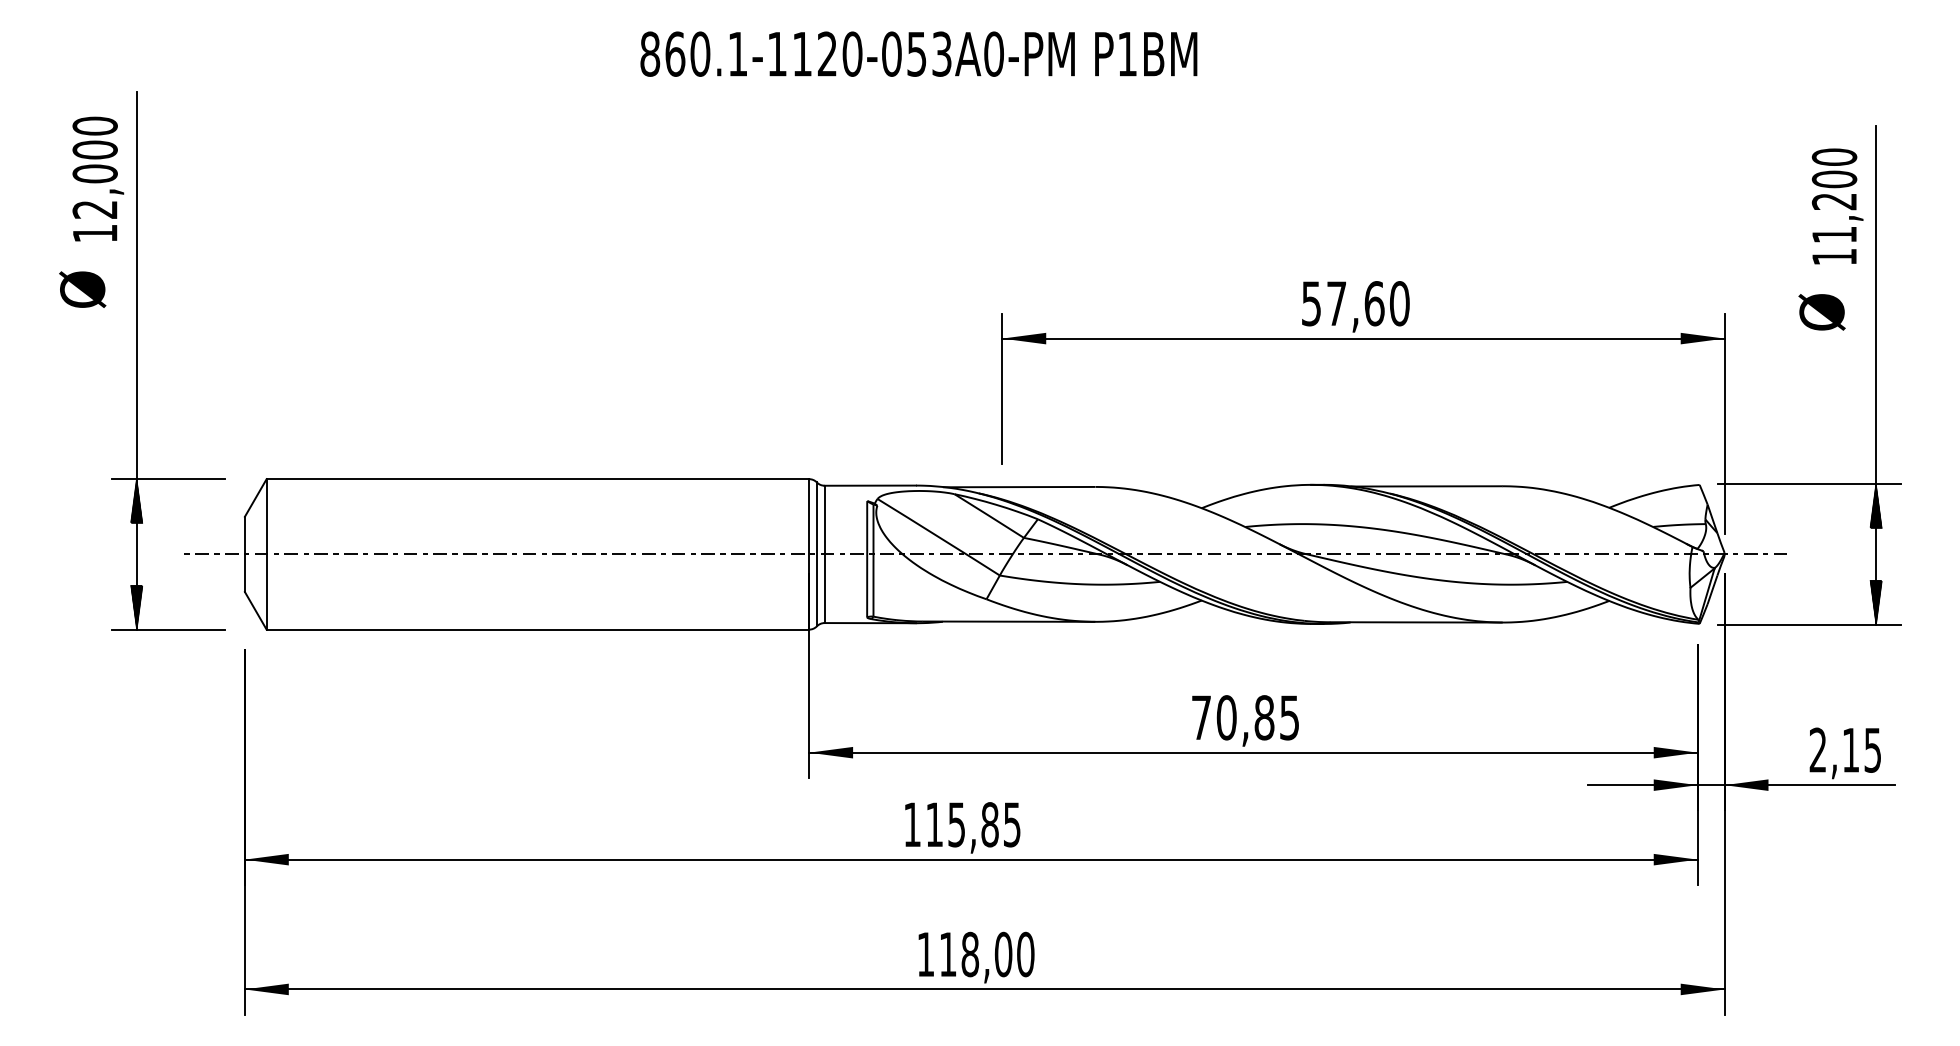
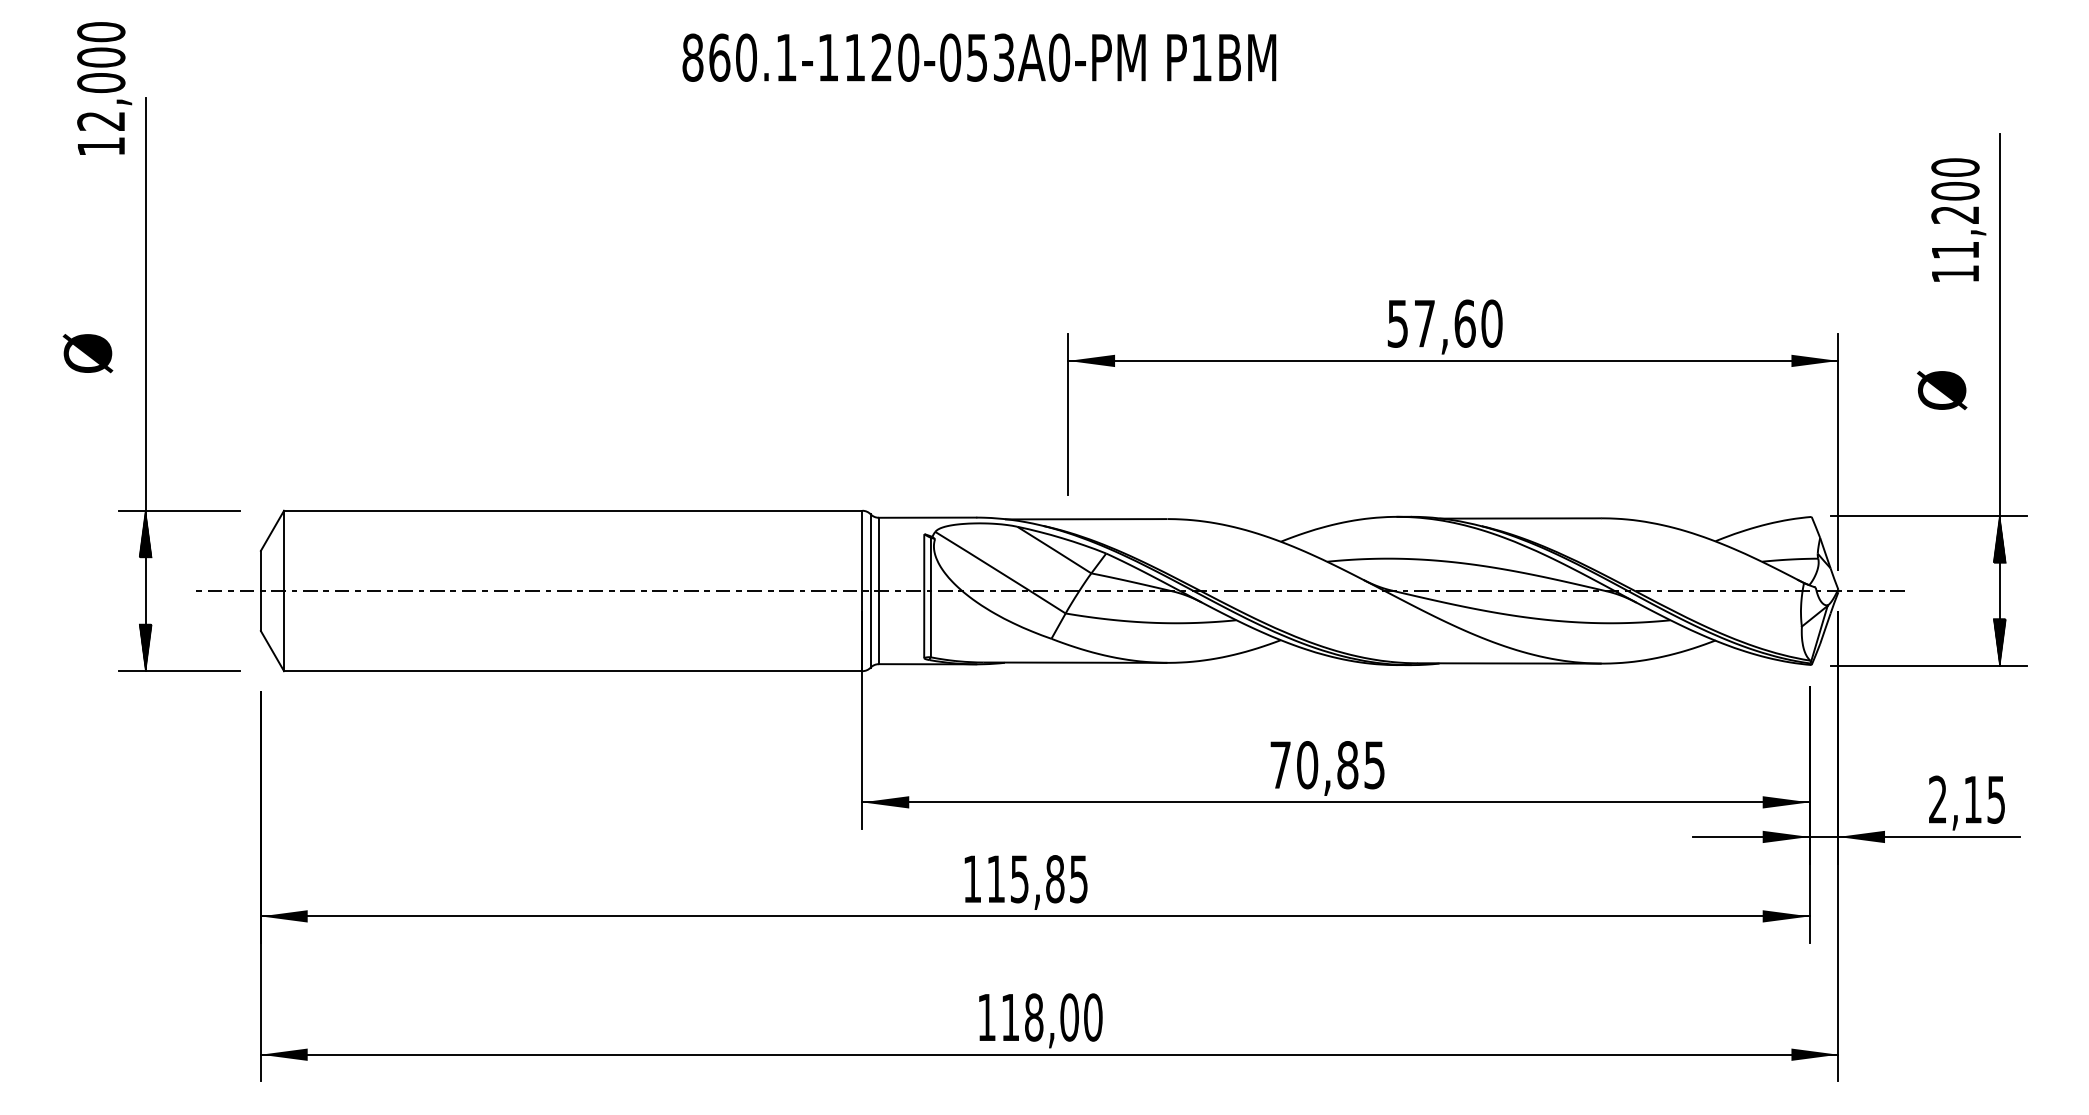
text: (98, 178) -> (104, 87), moved
text: (82, 289) -> (87, 353), moved
text: (1821, 312) -> (1941, 390), moved

